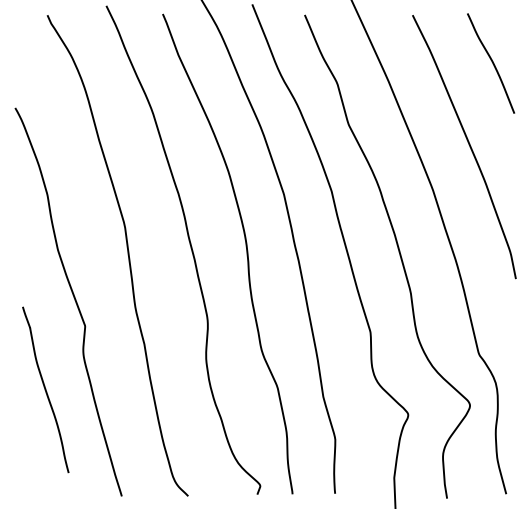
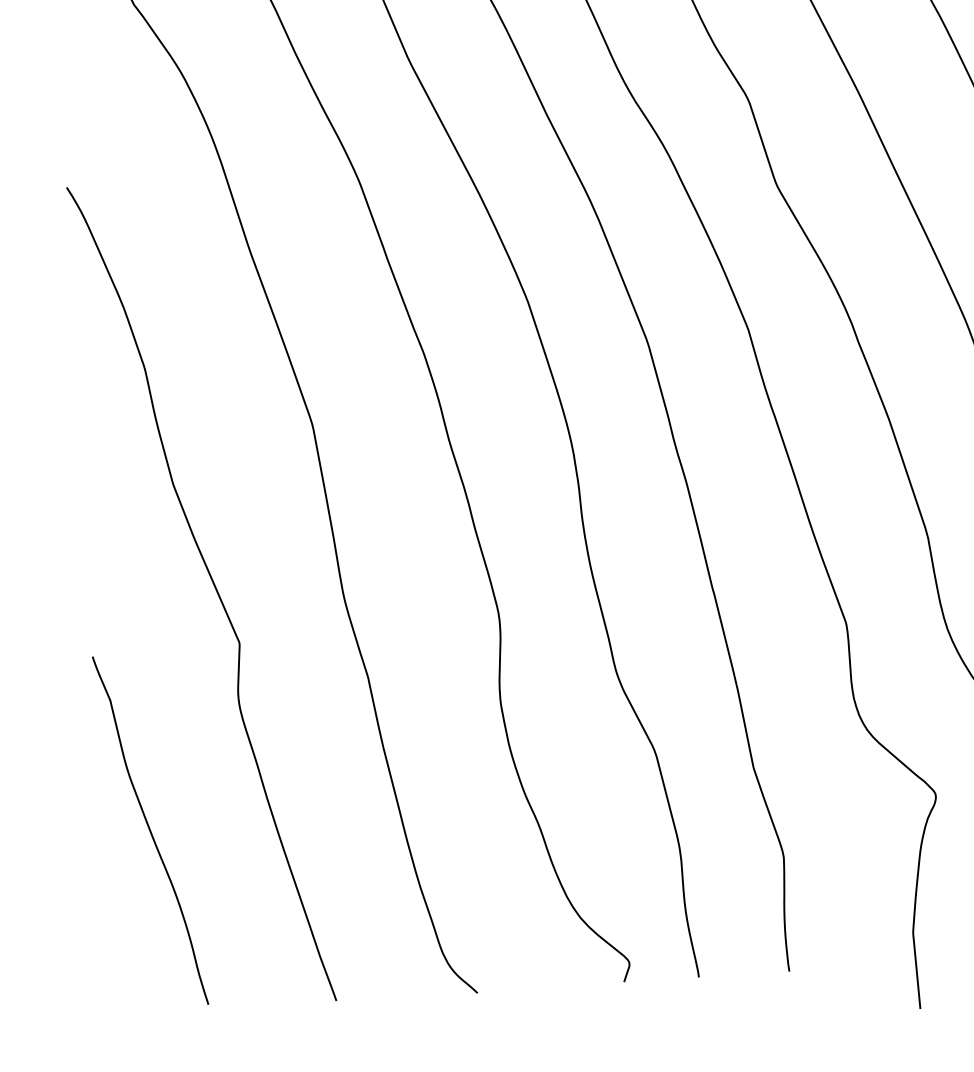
curve: (45, 389) -> (149, 829), moved

